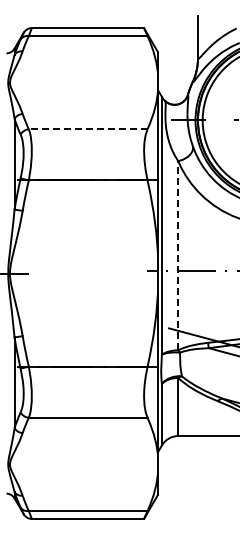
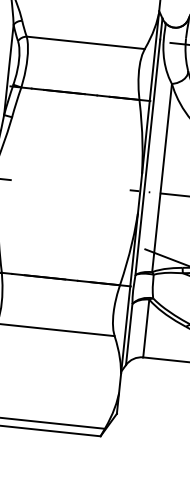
line: (87, 129) -> (85, 43), dashed -> solid
line: (178, 255) -> (162, 177), dashed -> solid

